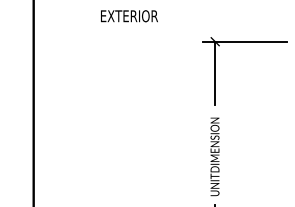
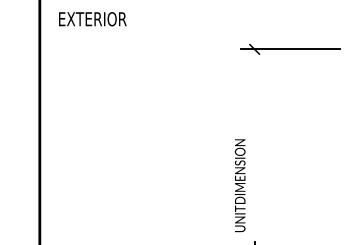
text: (129, 16) -> (92, 19), moved
line: (215, 73) -> (254, 86), removed
text: (214, 156) -> (239, 185), moved

